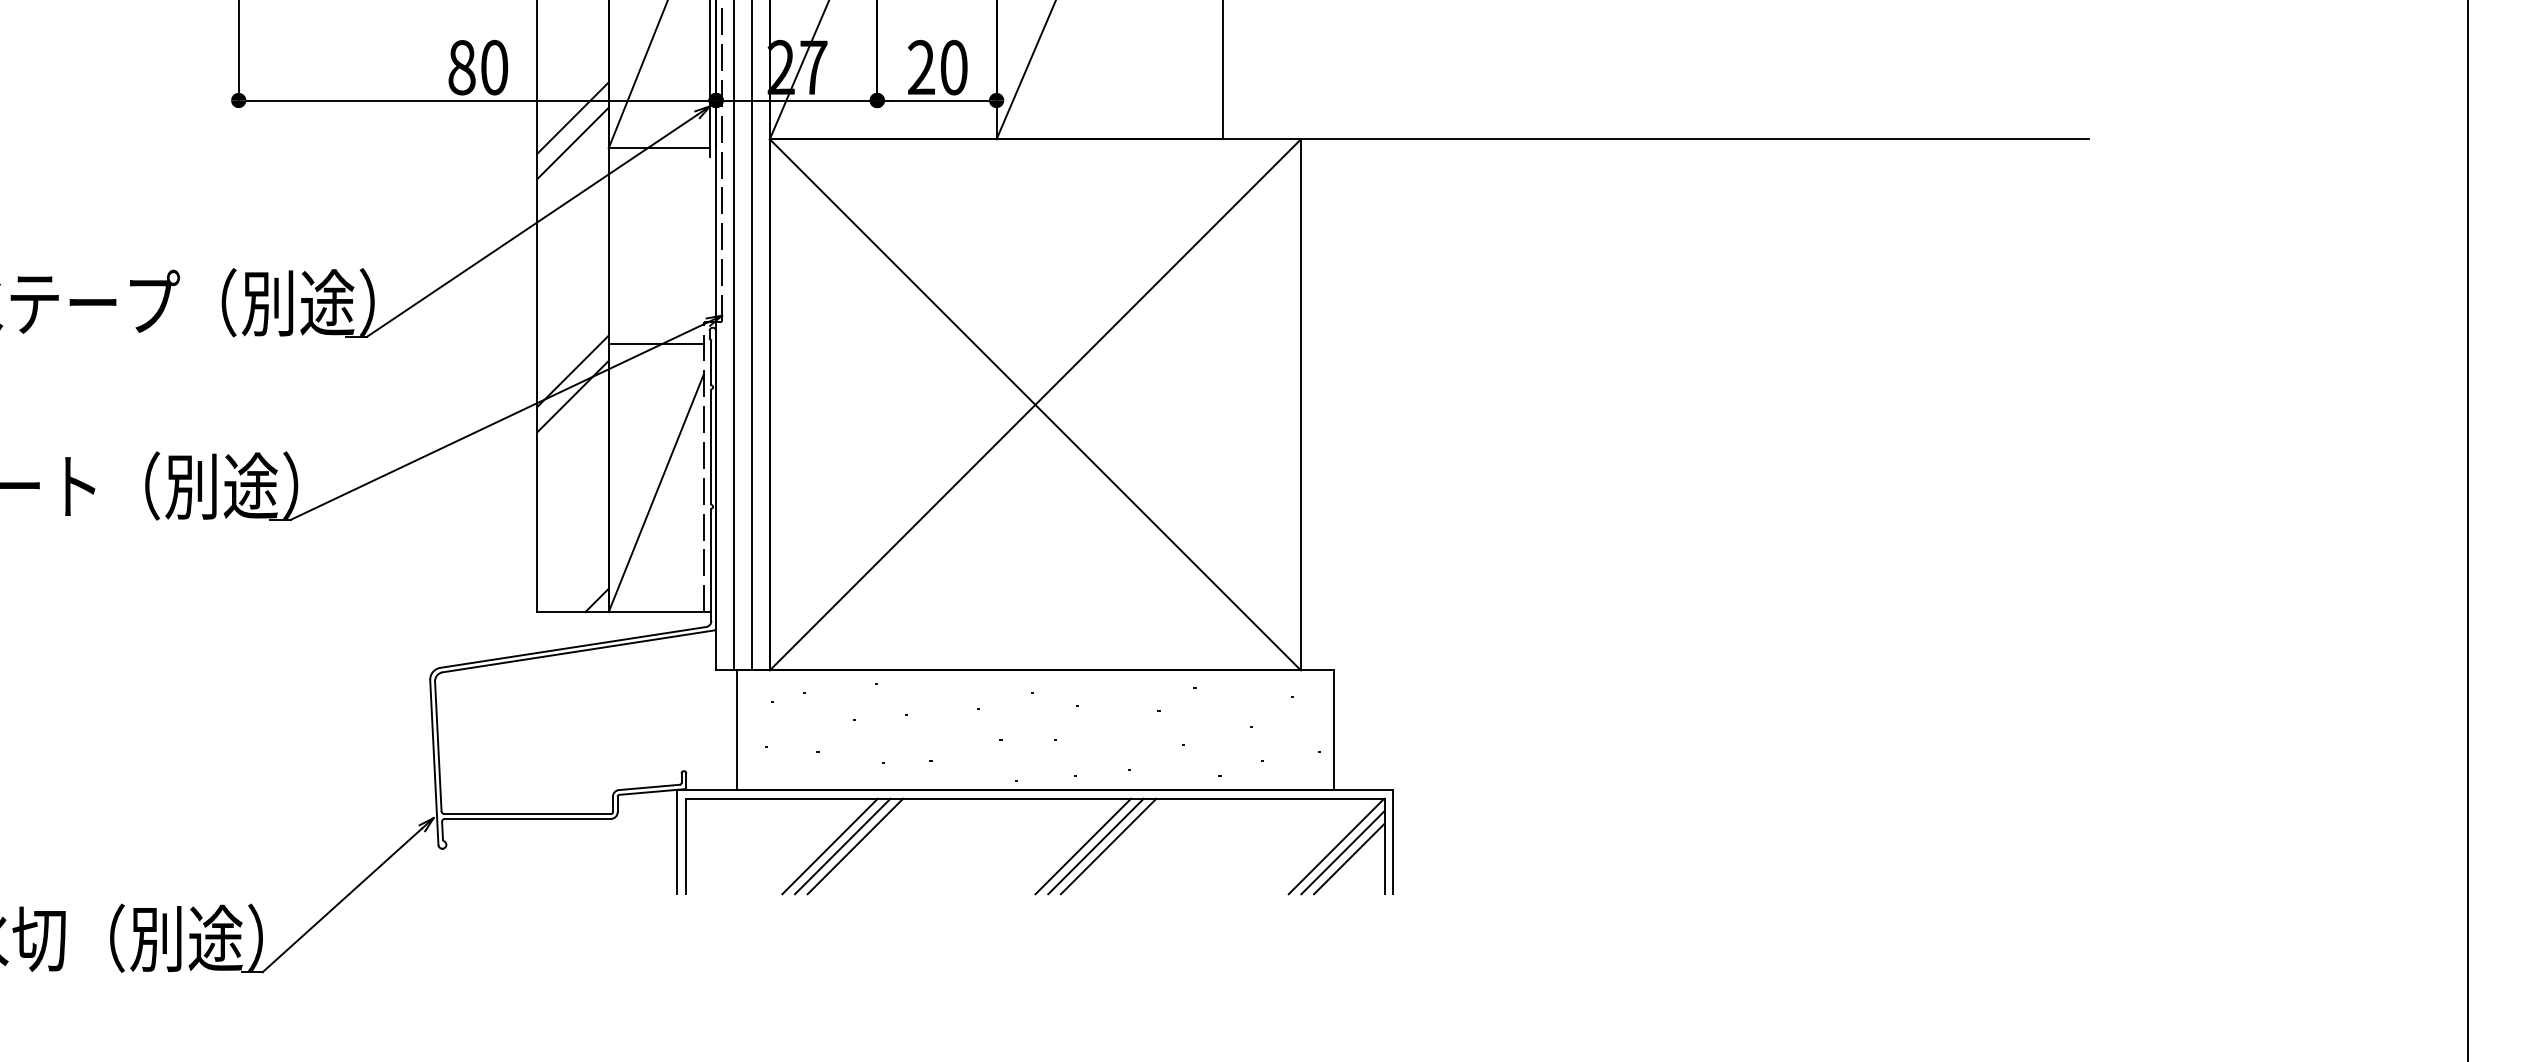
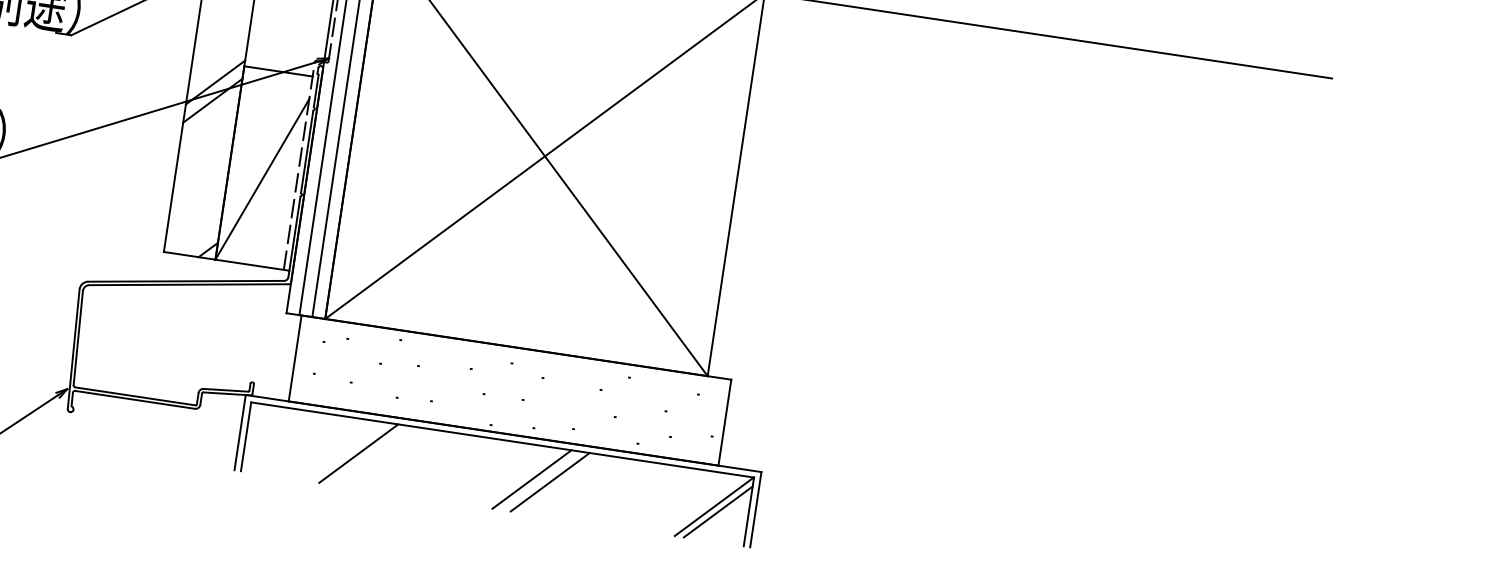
line: (829, 846) -> (349, 452), removed
line: (855, 846) -> (367, 455), removed
line: (1095, 846) -> (540, 480), removed
line: (1349, 858) -> (722, 516), removed

